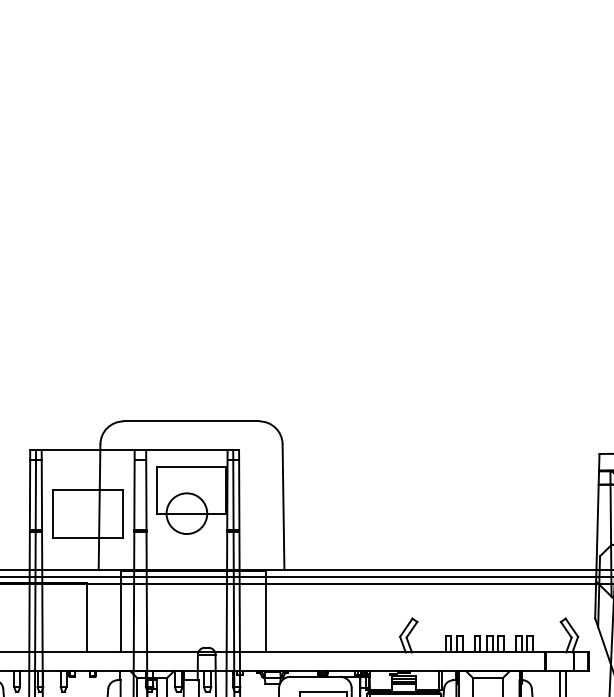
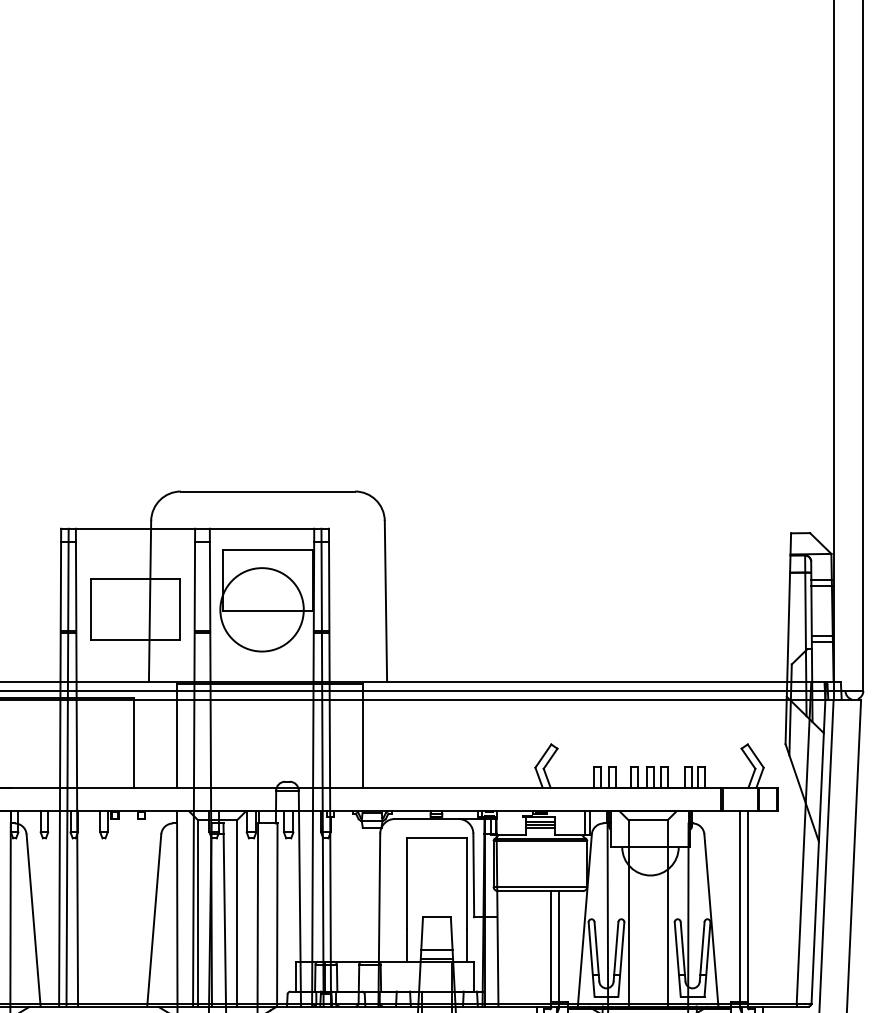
circle: (187, 513) -> (262, 609), size x1.6

